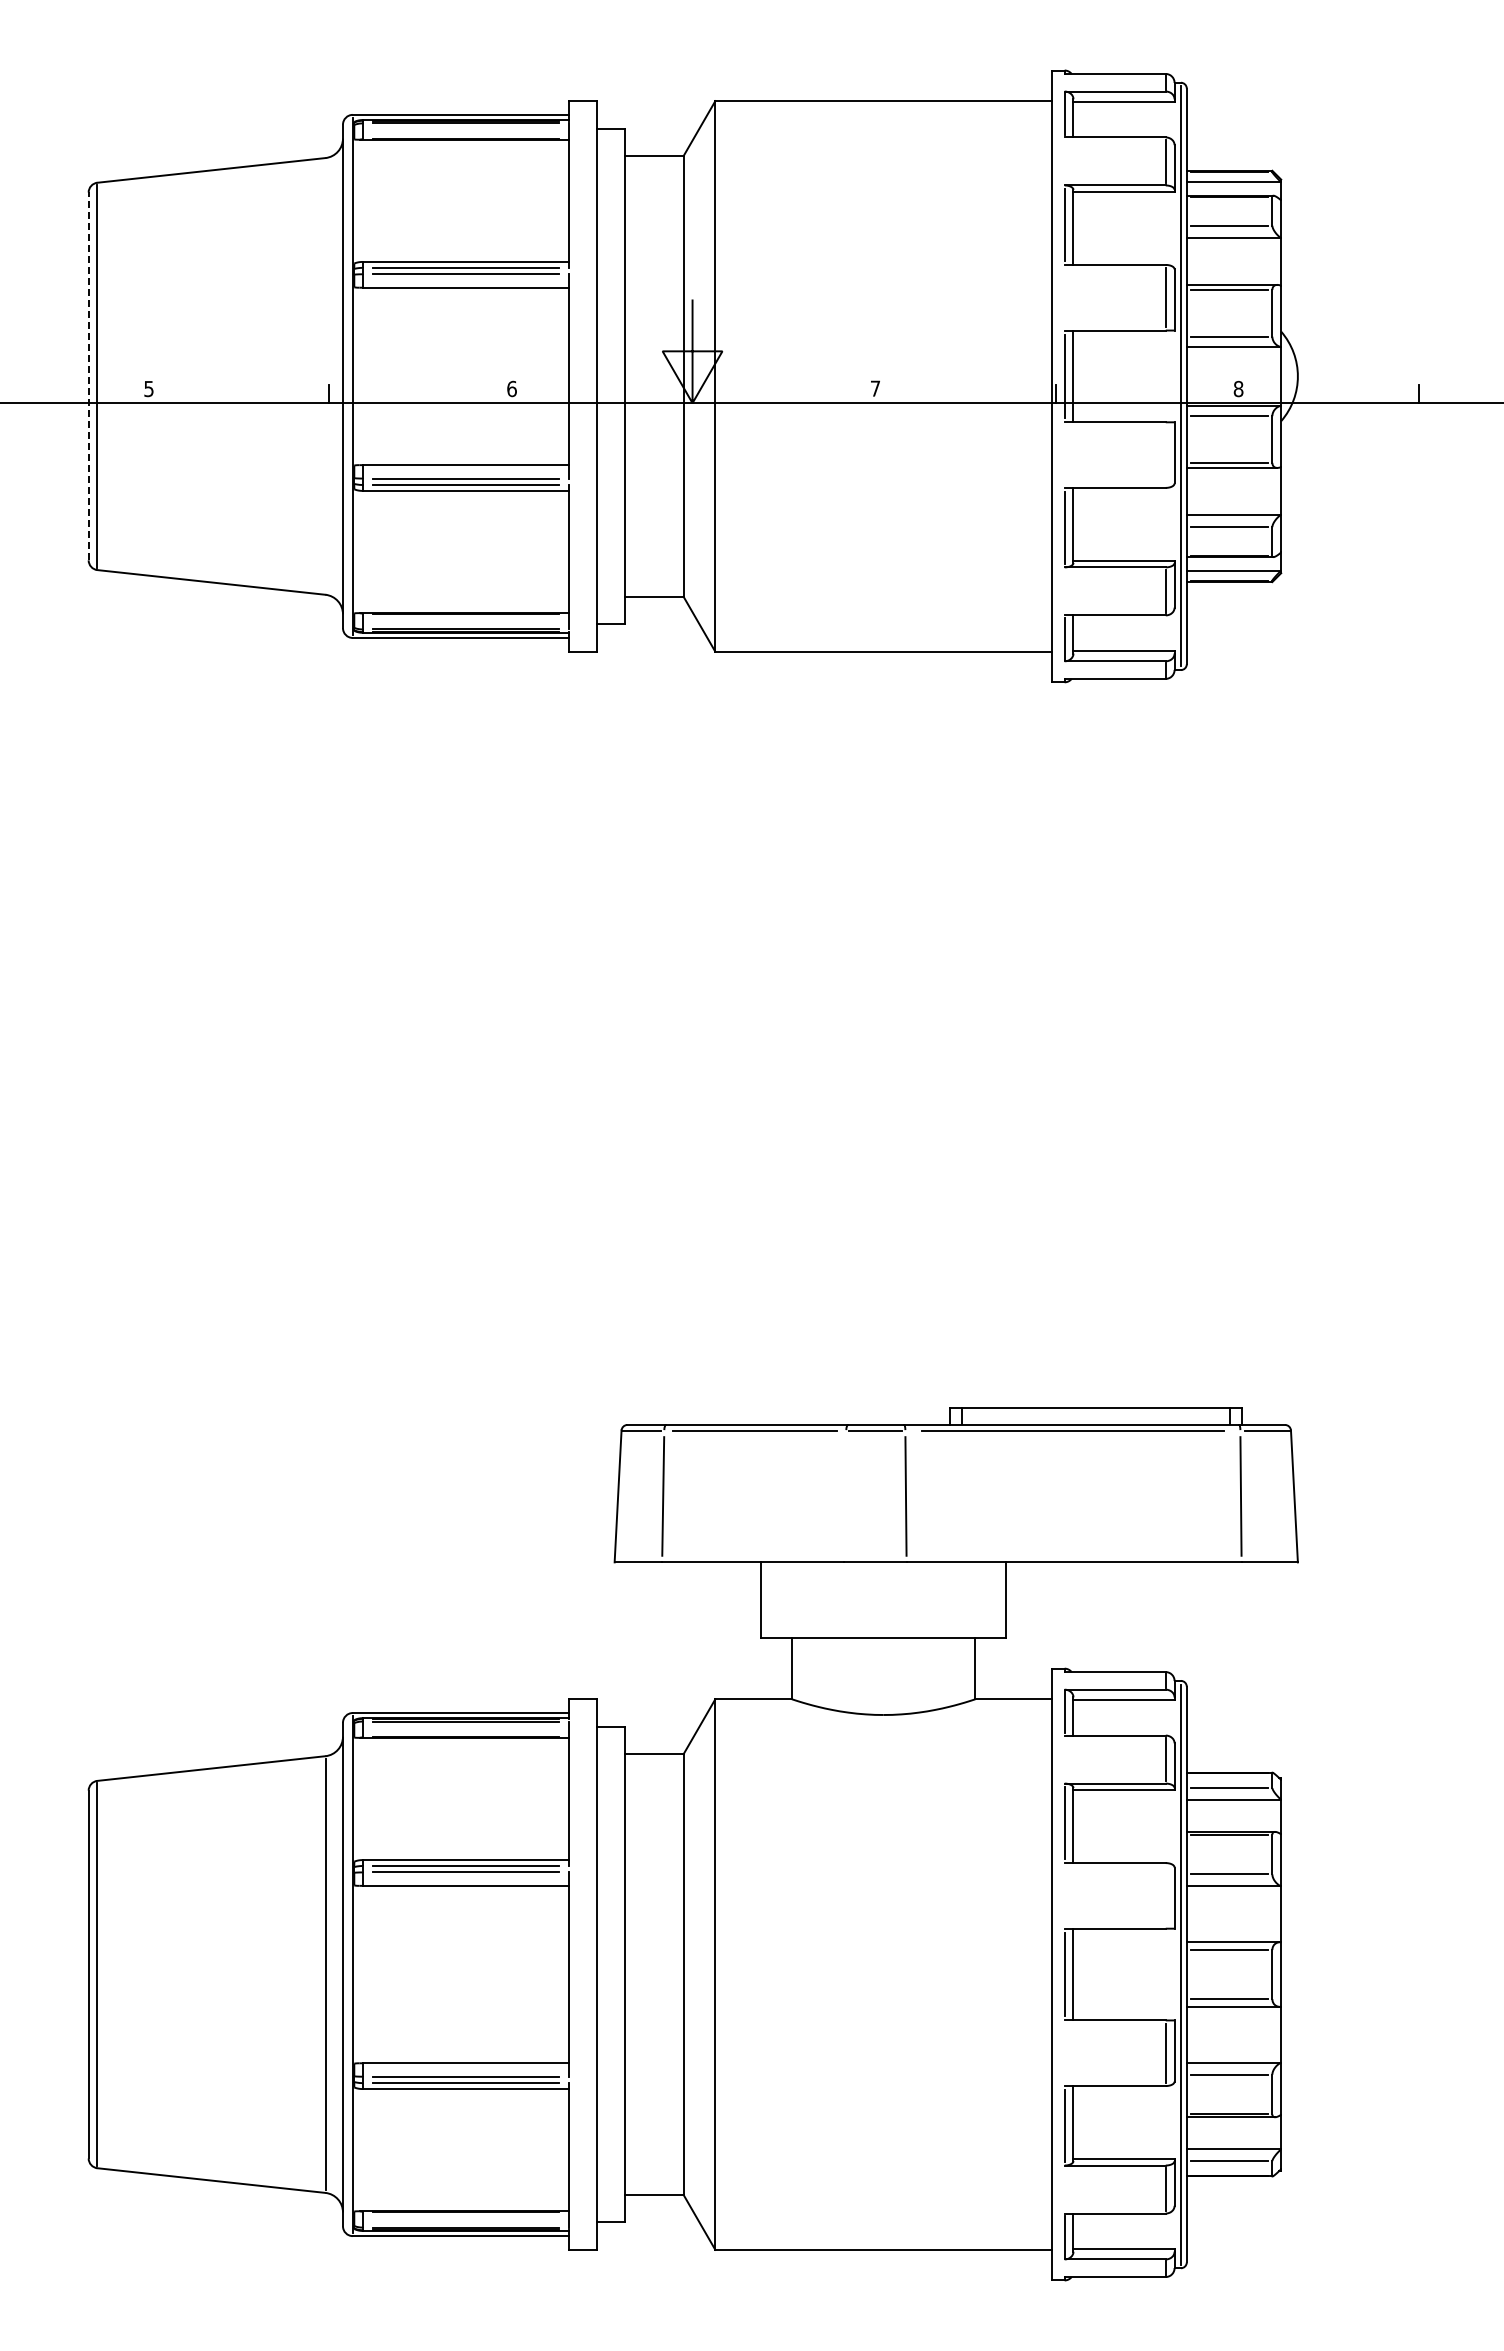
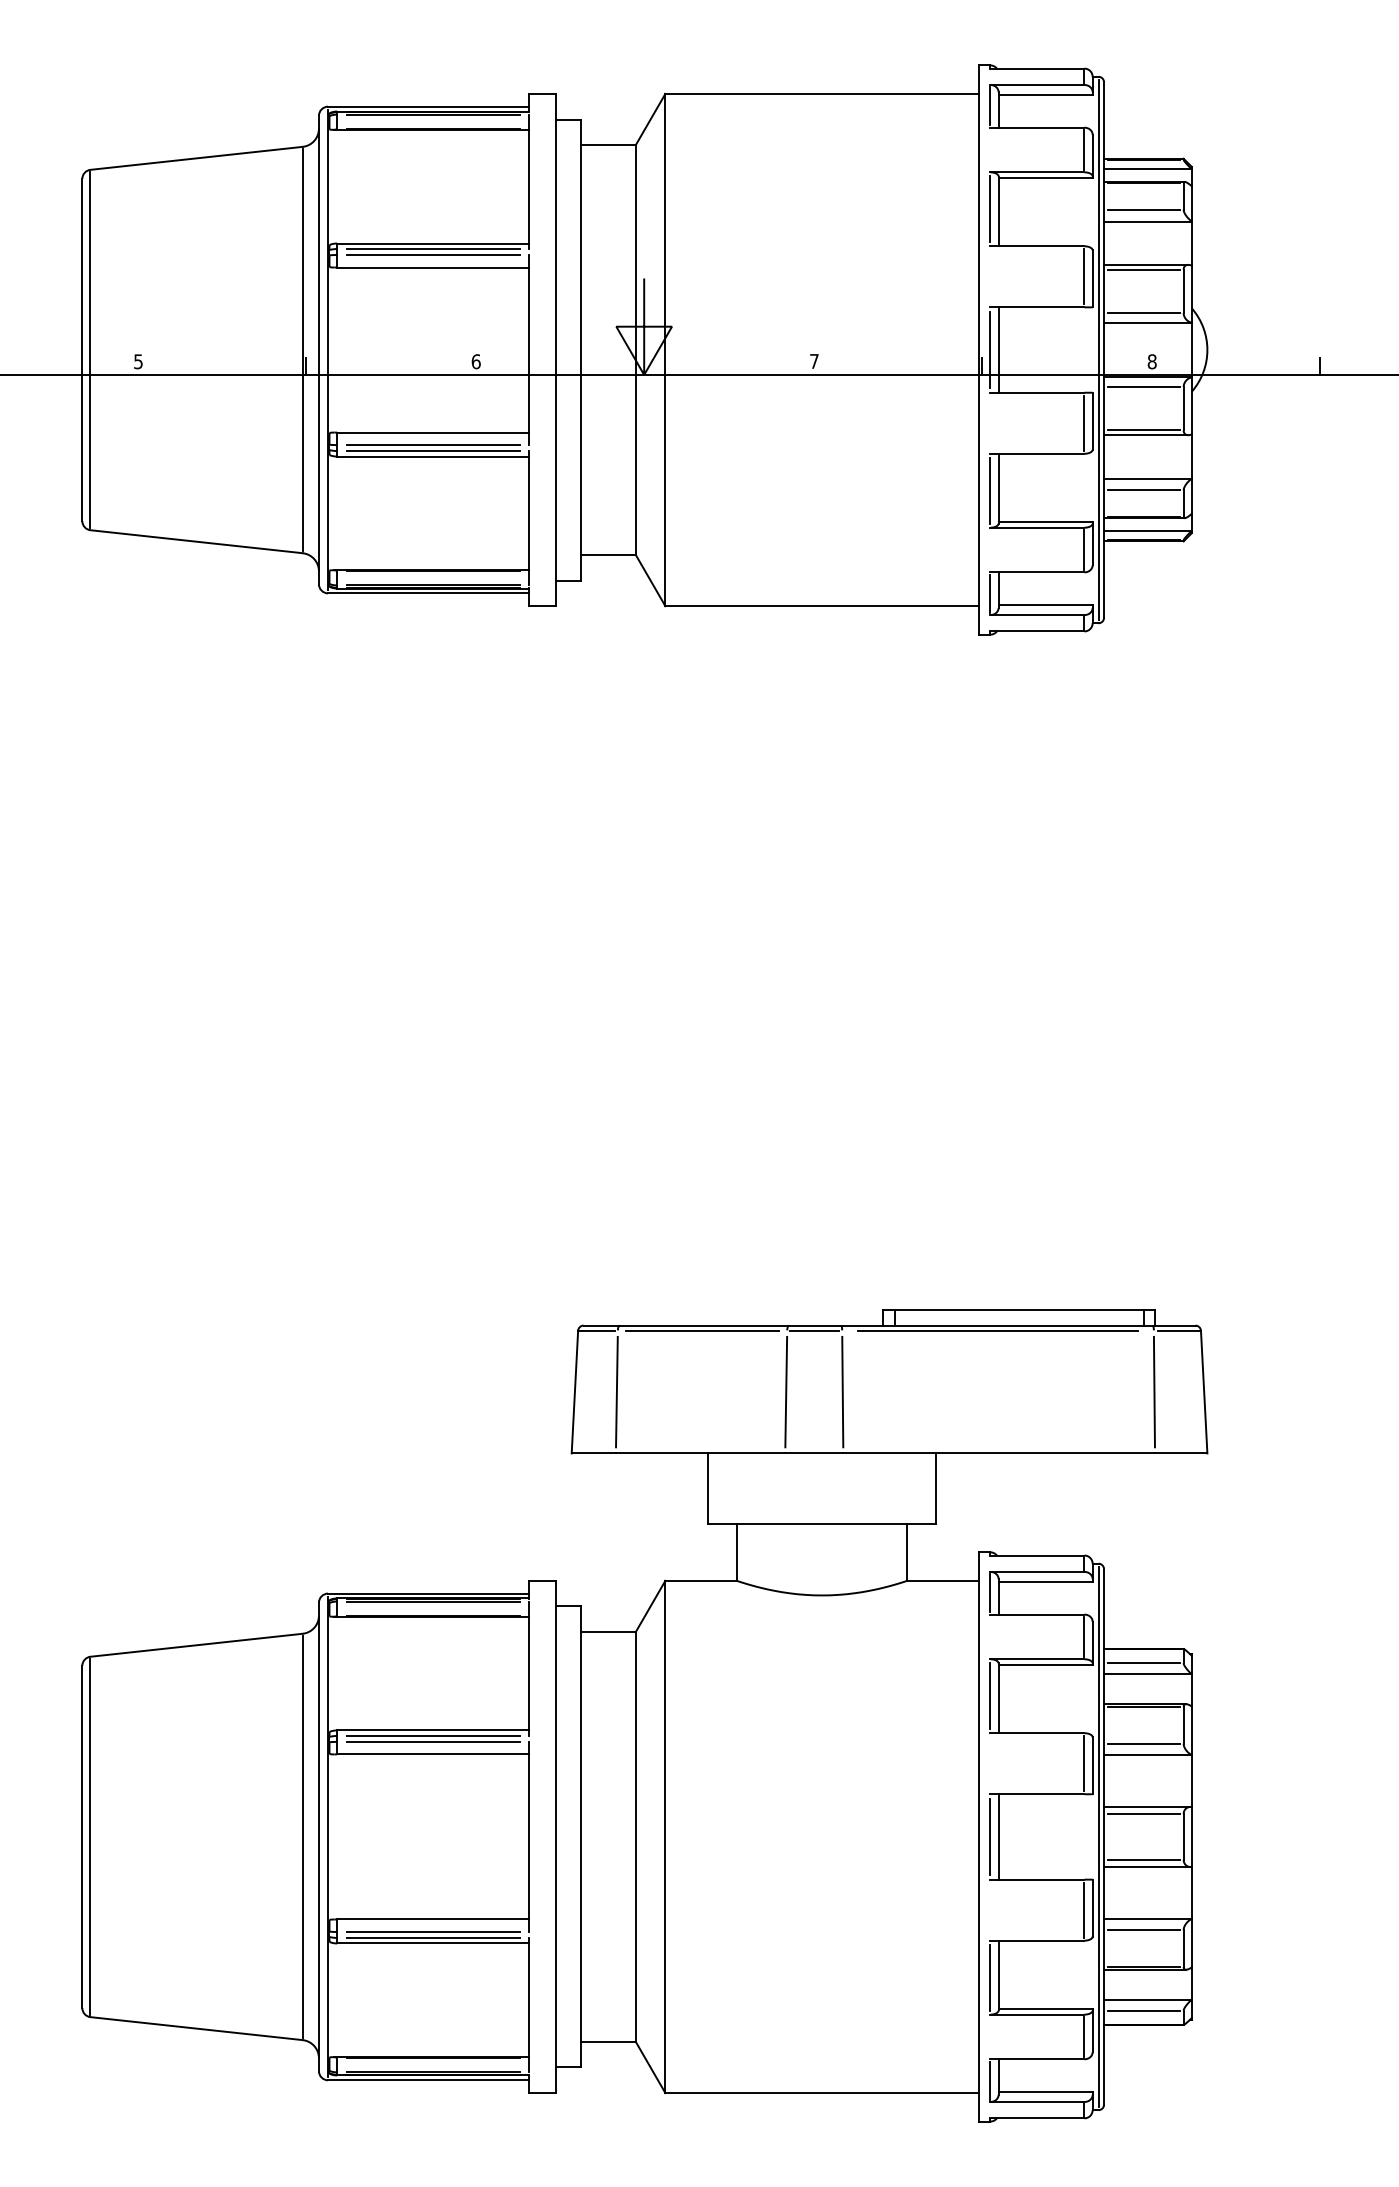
line: (88, 376) -> (82, 350), dashed -> solid
line: (325, 376) -> (302, 350), added
line: (1165, 454) -> (1084, 422), added
line: (845, 1496) -> (786, 1392), added
line: (1165, 1895) -> (1084, 1763), added

